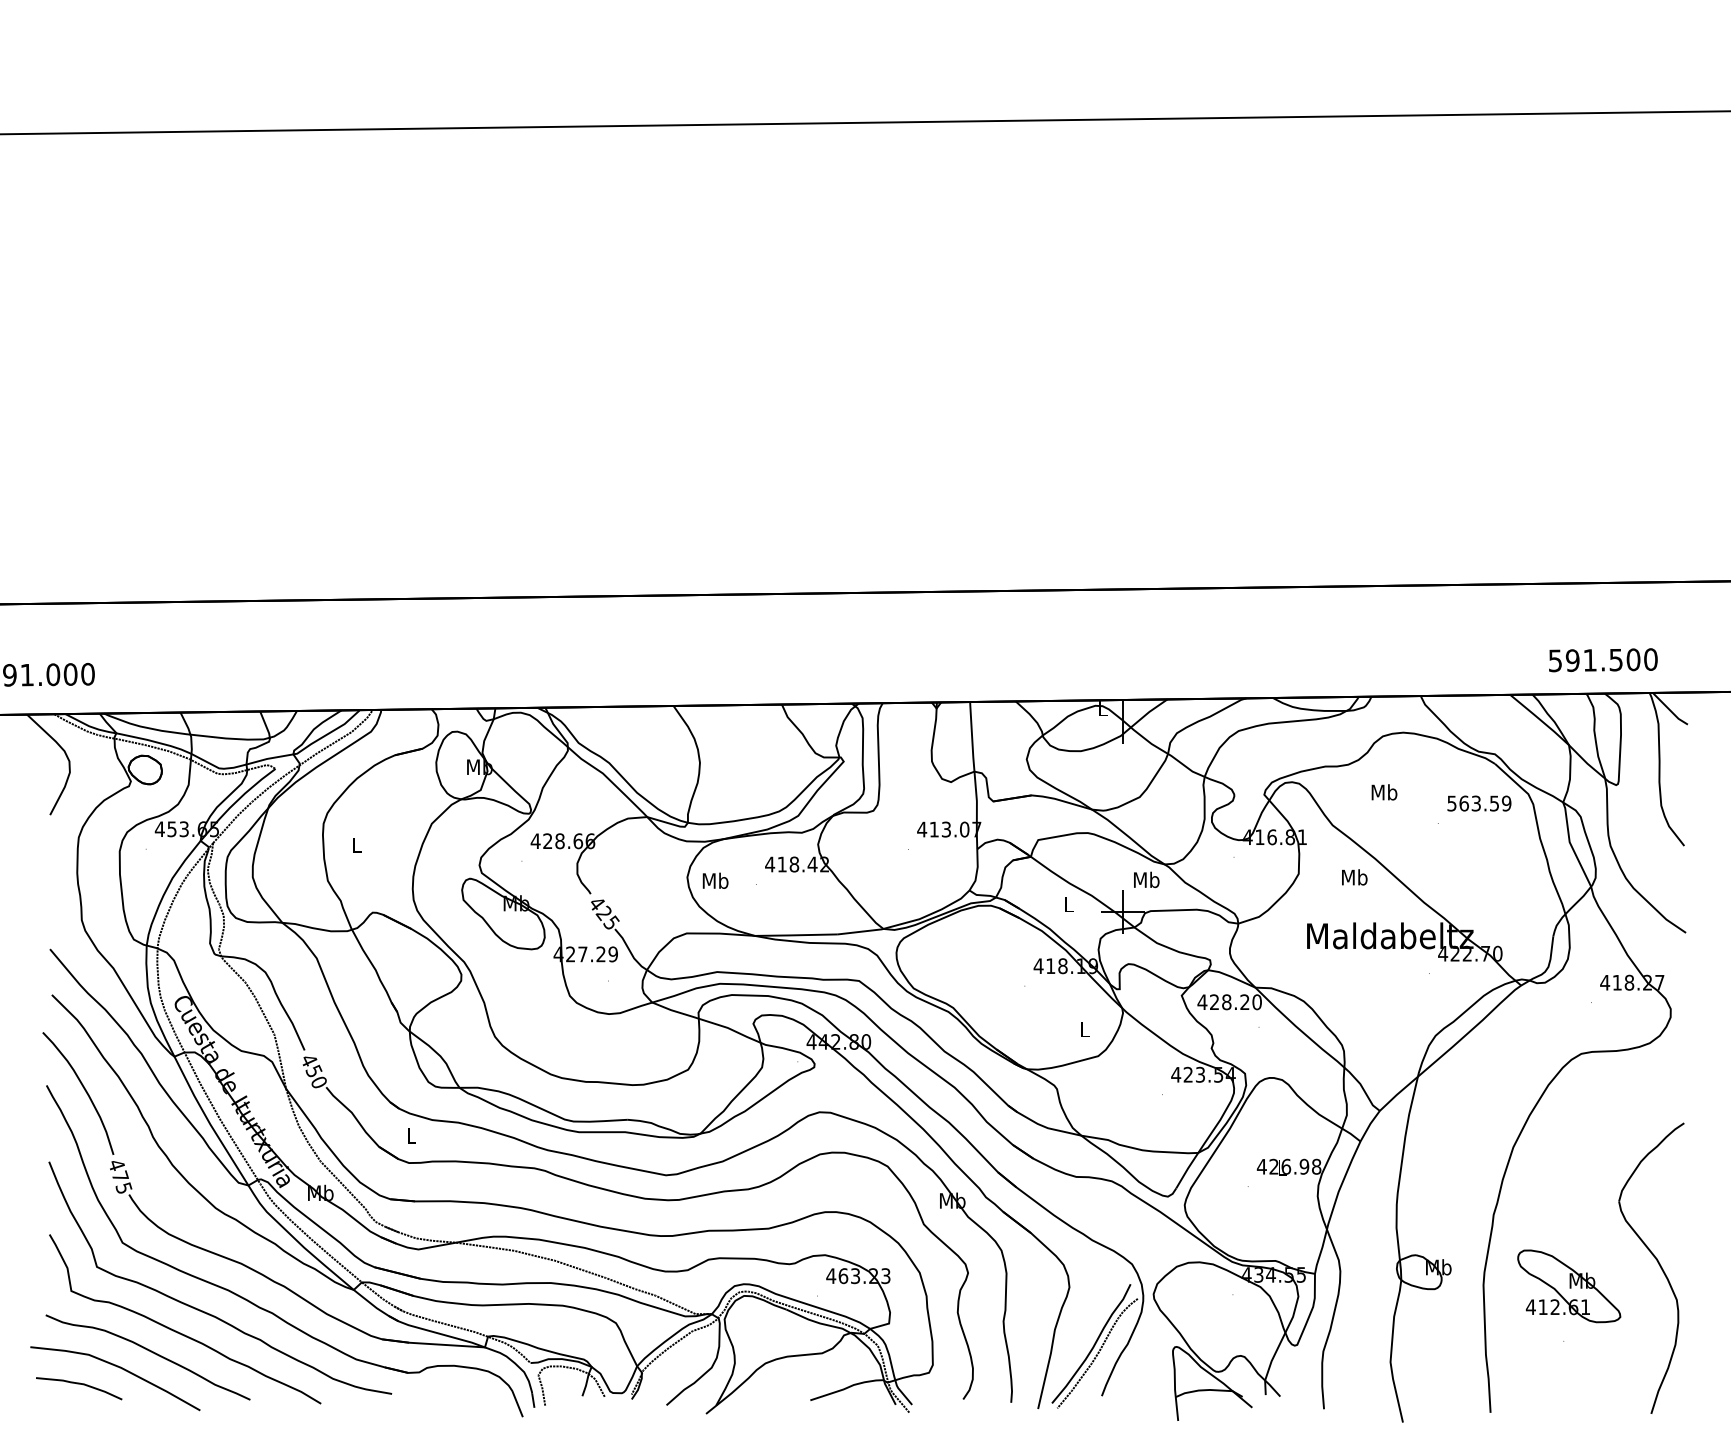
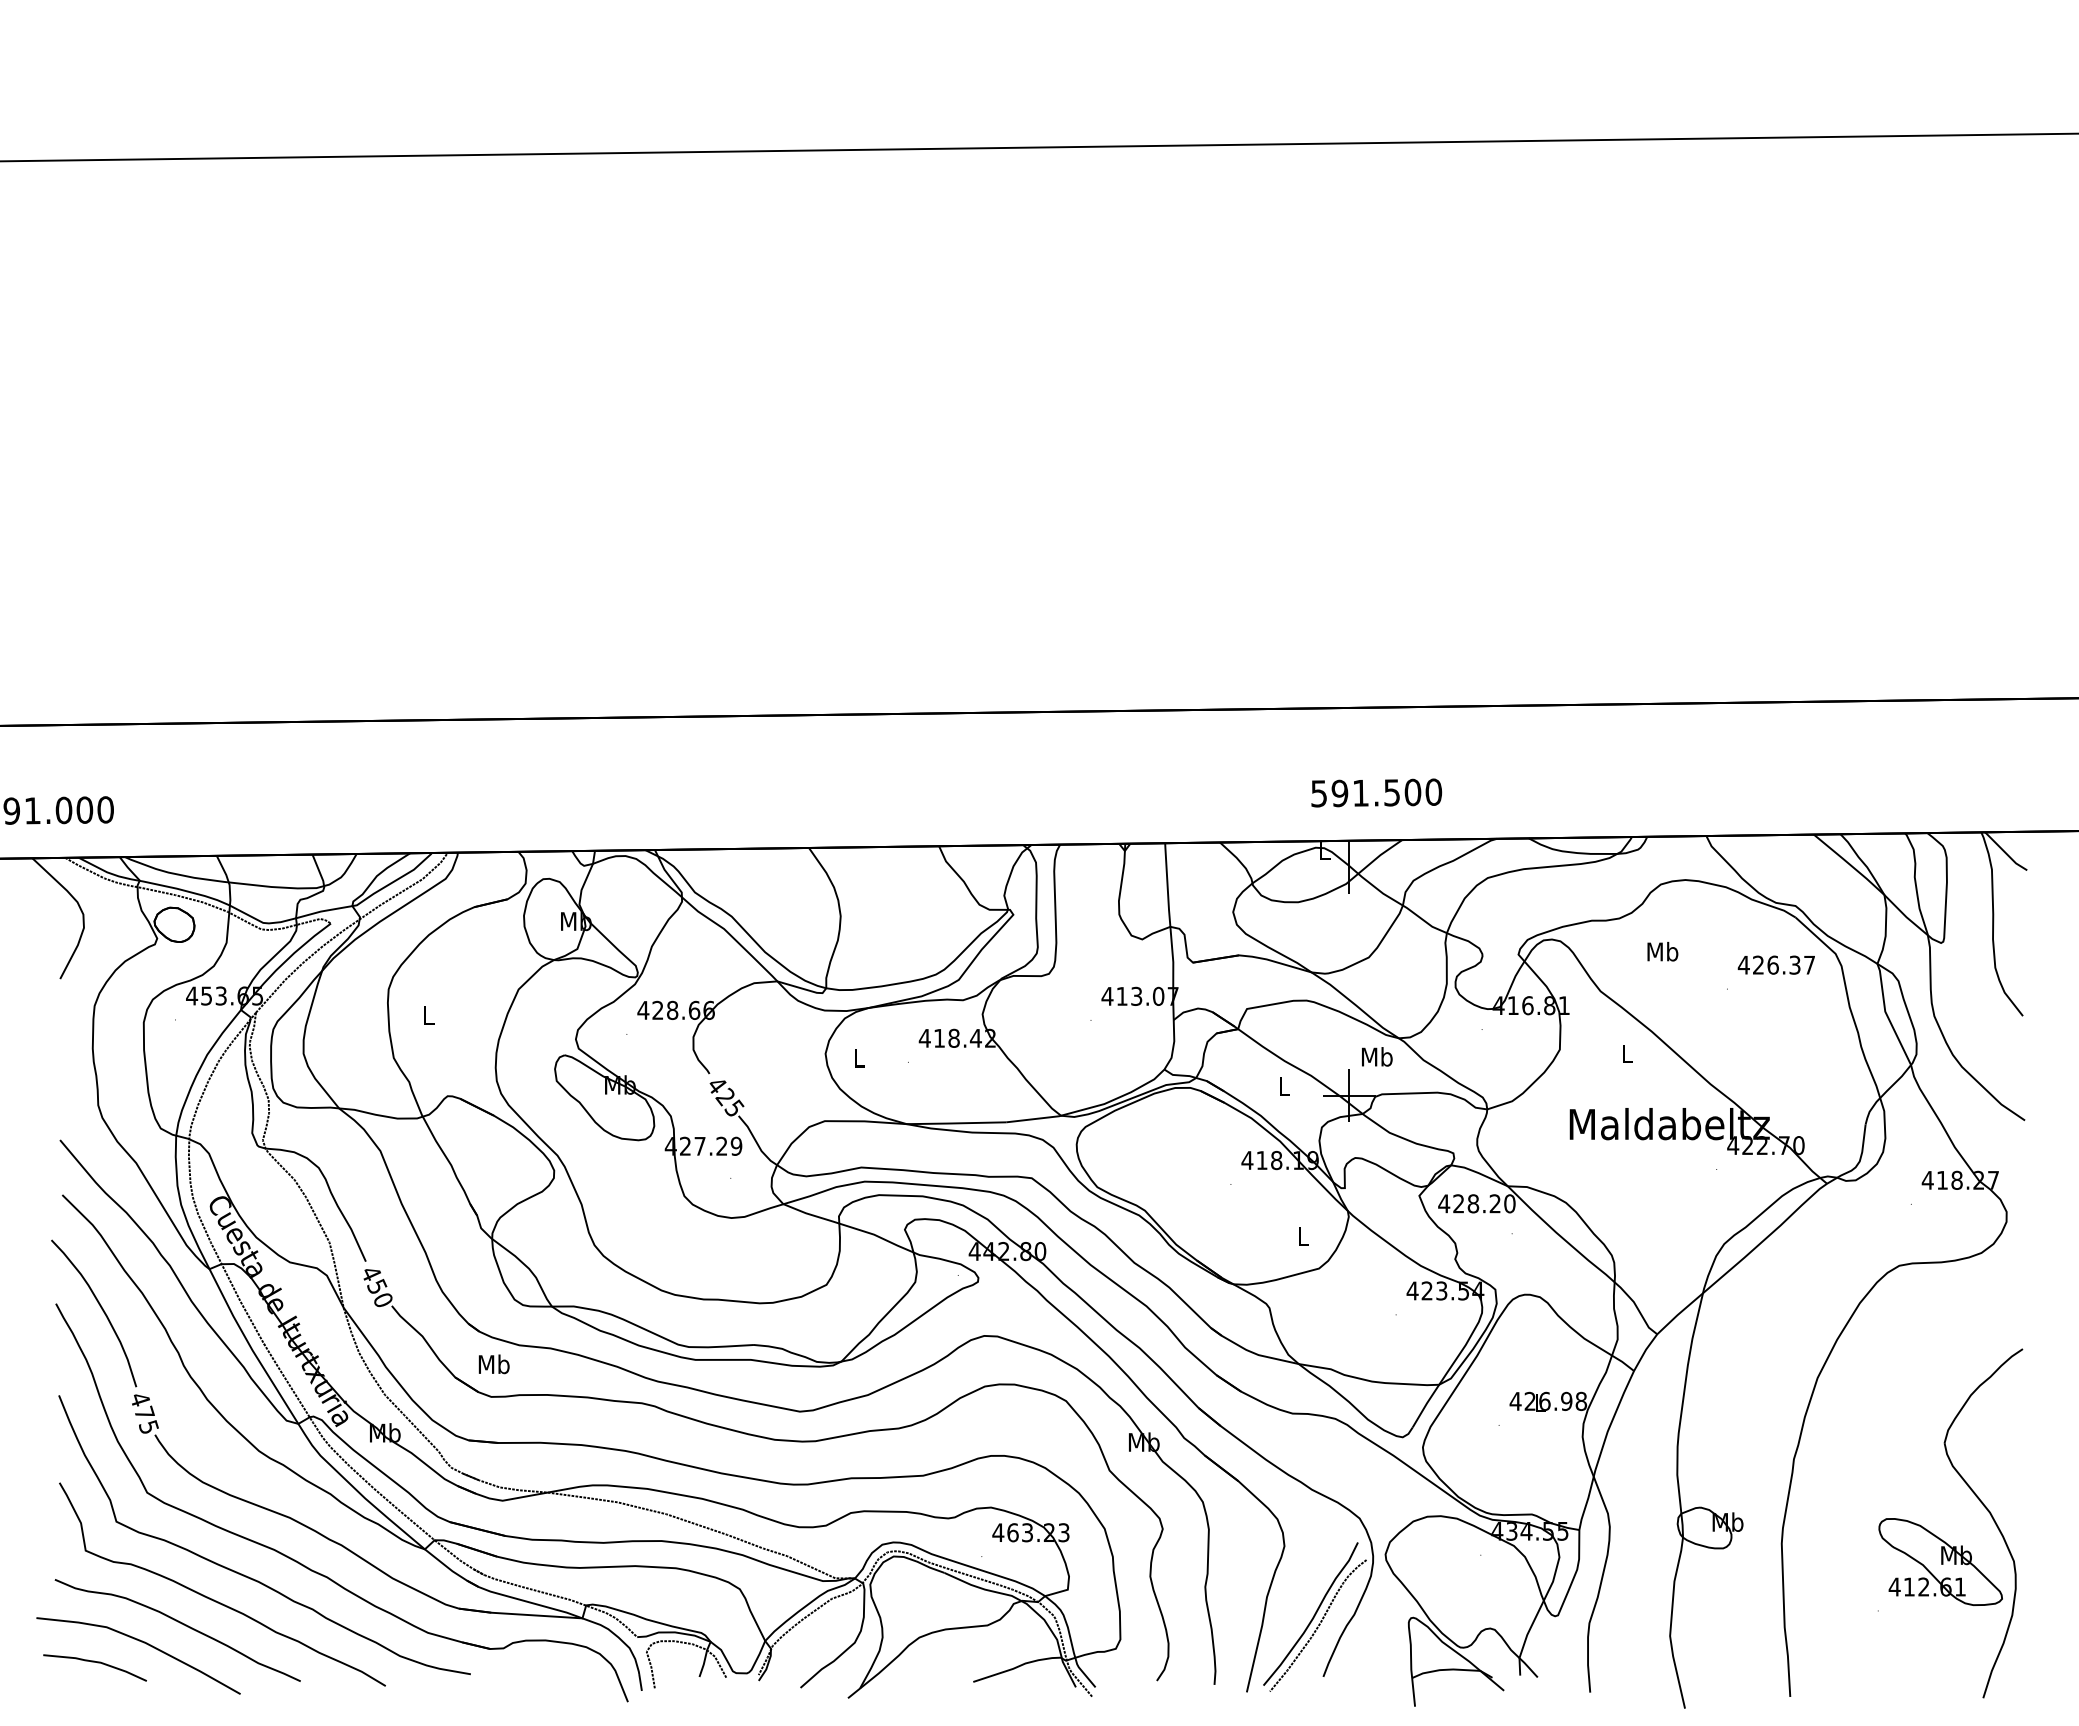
text: (1603, 659) -> (1376, 792), moved
text: (1479, 803) -> (1776, 964), 563.59 -> 426.37
text: (1354, 877) -> (1626, 1053), Mb -> L
text: (715, 880) -> (859, 1057), Mb -> L
text: (410, 1136) -> (493, 1364), L -> Mb
part: (1569, 1285) -> (1940, 1561), moved

